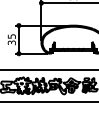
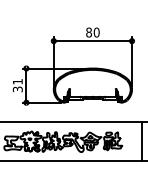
text: (11, 36) -> (17, 81), 35 -> 31

